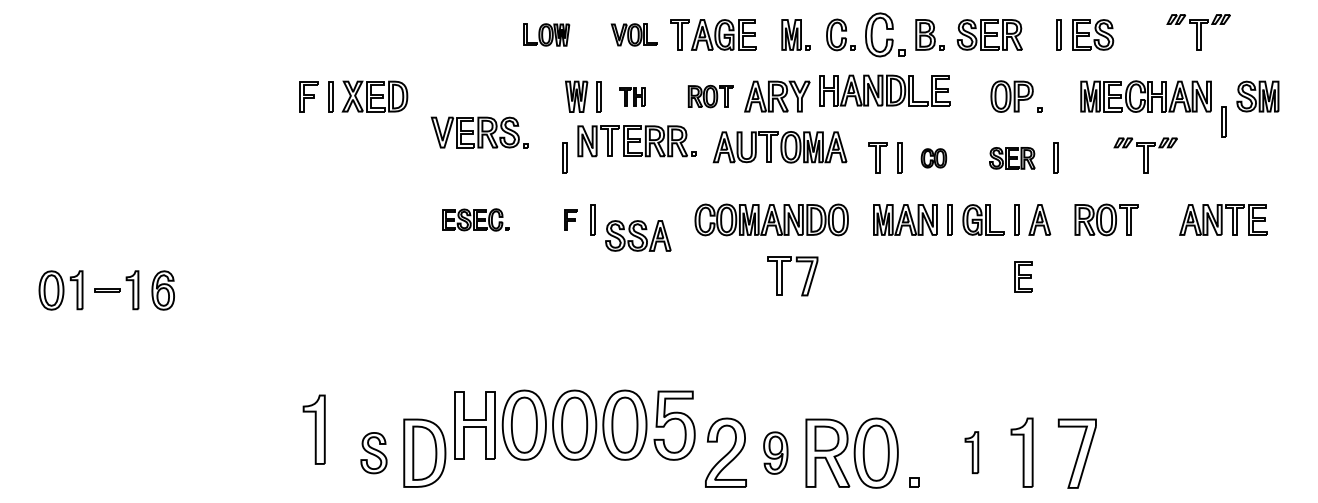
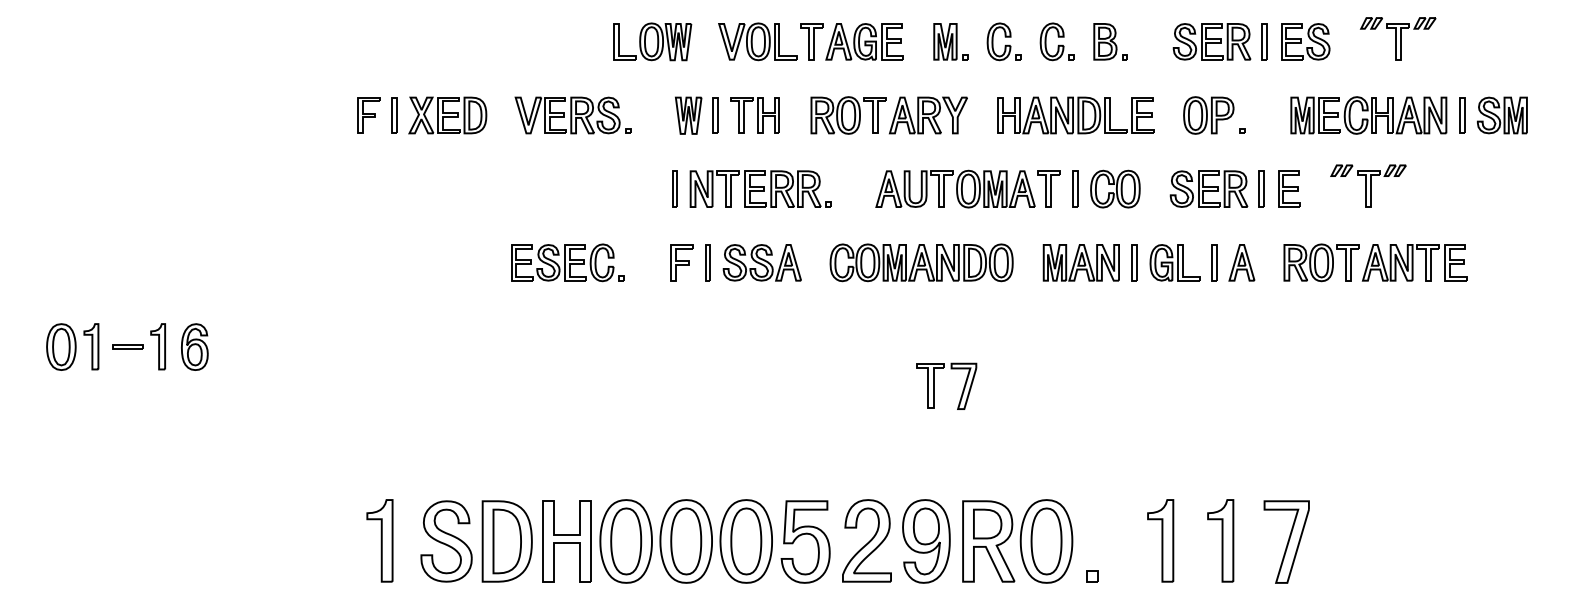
part: (1198, 32) -> (1397, 38), moved
part: (546, 34) -> (652, 41), size x1.43
part: (634, 34) -> (757, 41), size x1.43
part: (884, 34) -> (1056, 41), size x0.71
part: (989, 34) -> (1211, 41), moved
part: (884, 90) -> (1075, 115), moved
part: (632, 96) -> (755, 115), size x1.67
part: (710, 96) -> (848, 115), size x1.43
part: (1223, 121) -> (1461, 115), moved
part: (479, 132) -> (572, 115), moved
part: (636, 141) -> (760, 189), moved
part: (779, 147) -> (954, 189), moved
part: (933, 158) -> (1114, 189), size x1.67
part: (1012, 158) -> (1209, 189), size x1.43
part: (475, 219) -> (567, 262), size x1.43
part: (570, 219) -> (681, 262), size x1.43
part: (1223, 219) -> (1414, 262), moved
part: (638, 235) -> (762, 262), moved
part: (782, 276) -> (934, 386), moved
part: (1023, 276) -> (1289, 188), moved
part: (574, 424) -> (686, 540), moved
part: (313, 429) -> (379, 540), moved
part: (373, 452) -> (445, 540), size x1.67
part: (775, 452) -> (926, 540), size x1.67
part: (971, 452) -> (1160, 540), size x1.67

